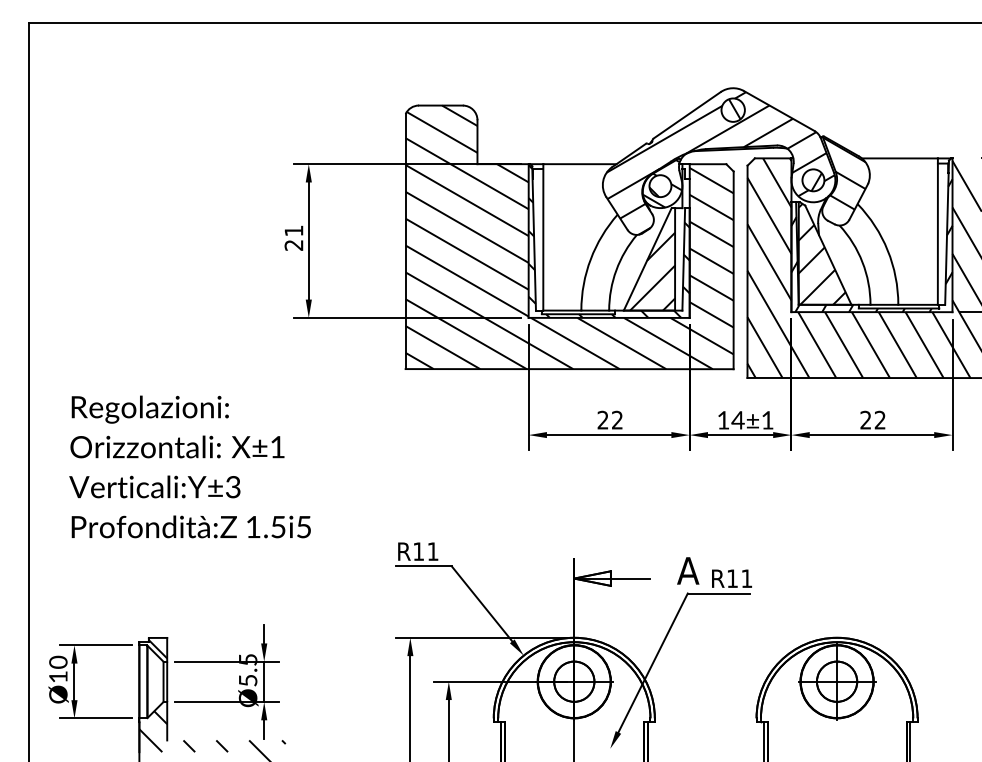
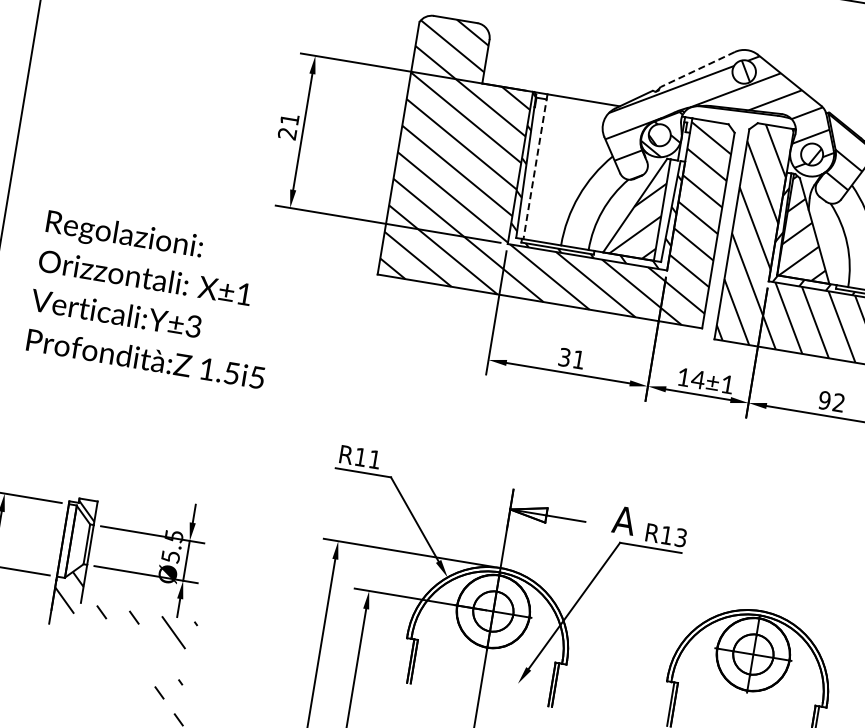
line: (687, 115) -> (698, 69), solid -> dashed
line: (543, 237) -> (535, 166), solid -> dashed
text: (609, 419) -> (571, 357), 22 -> 31
text: (865, 420) -> (824, 400), 22 -> 92
text: (189, 466) -> (153, 298), moved
text: (746, 578) -> (680, 537), R11 -> R13

